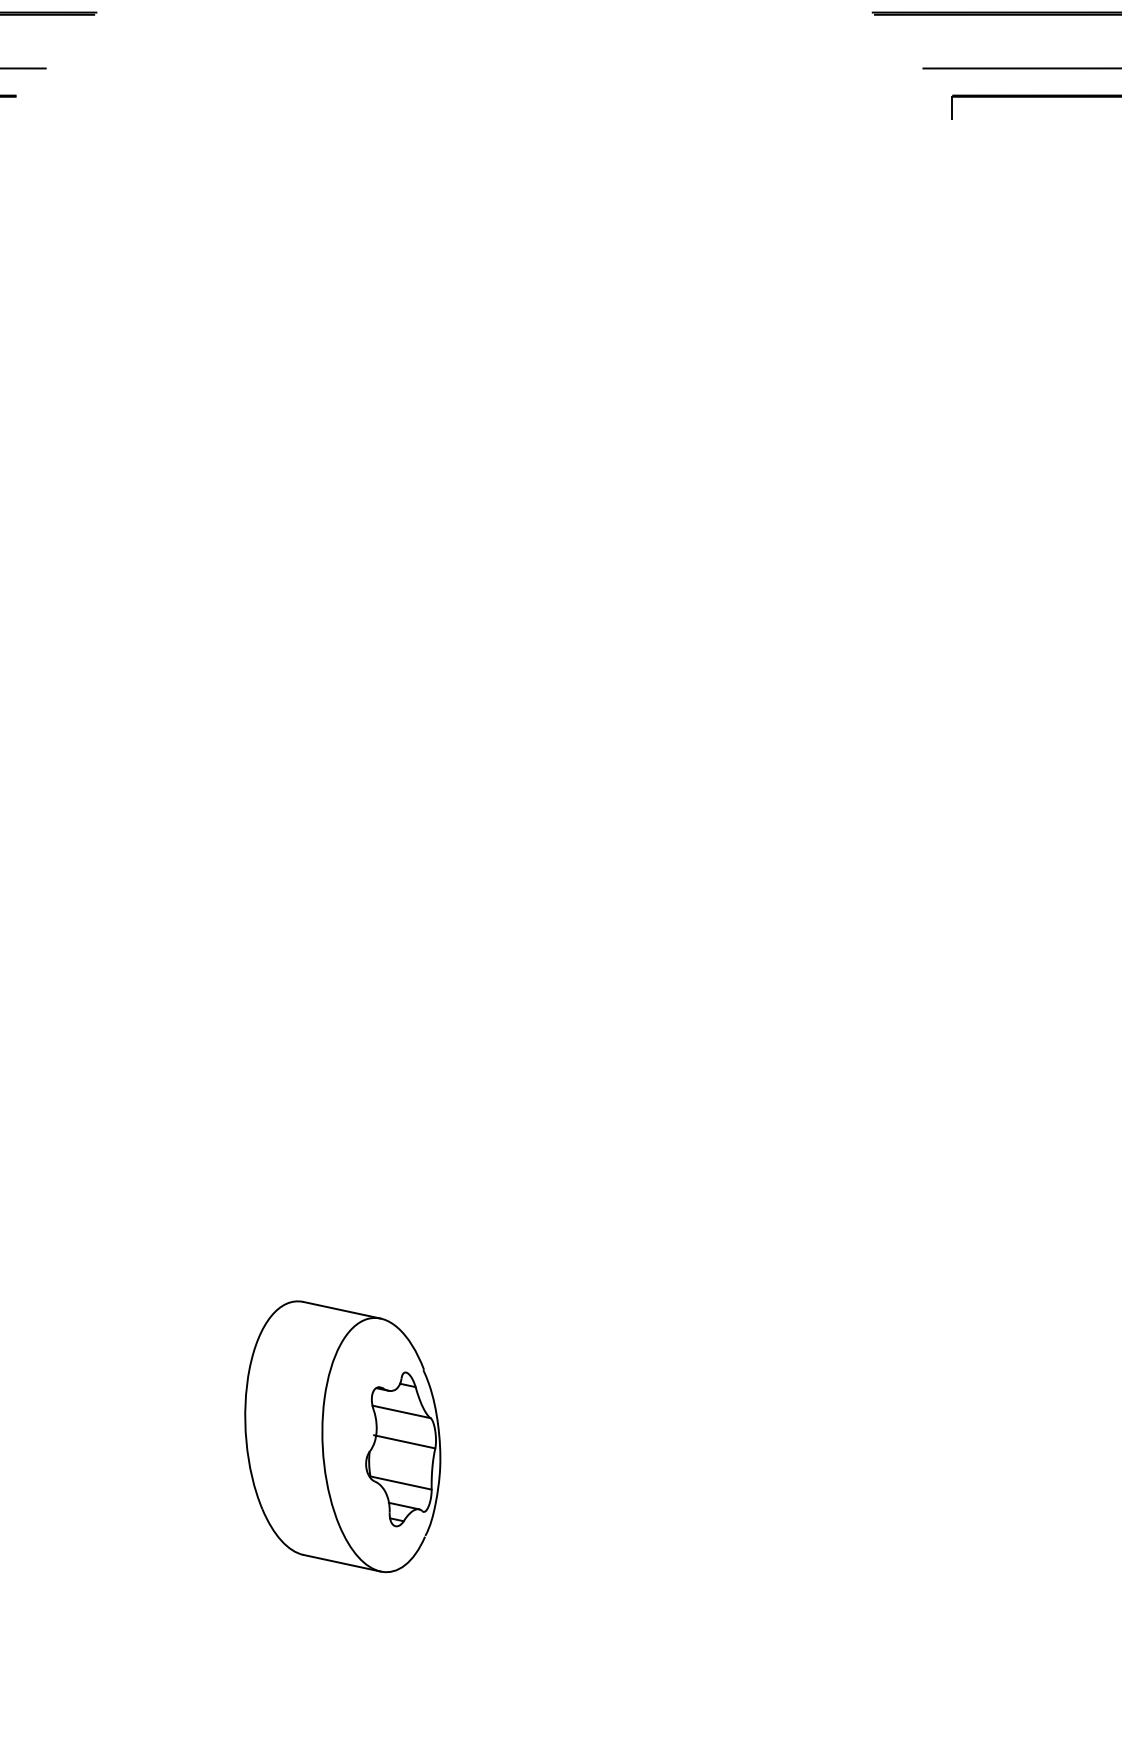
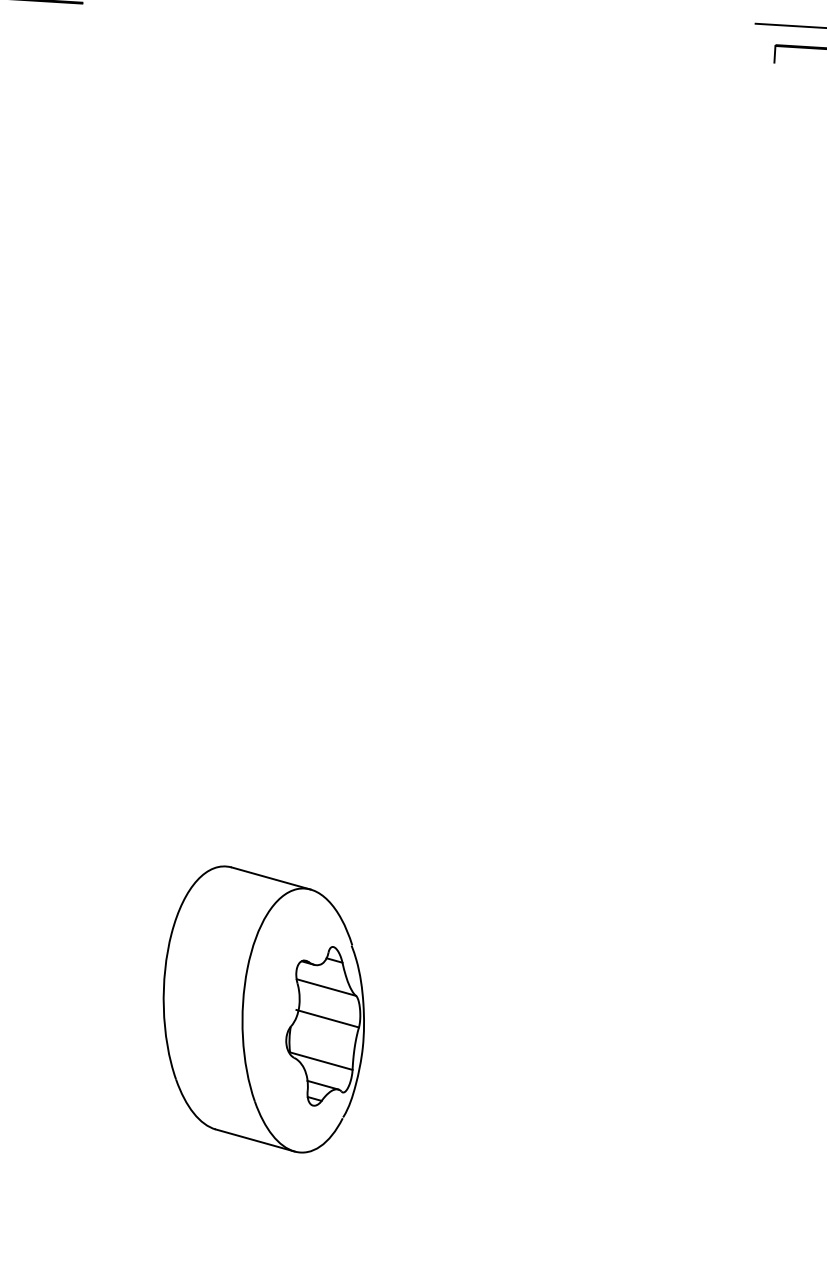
part: (342, 1436) -> (263, 1009), size x1.4

